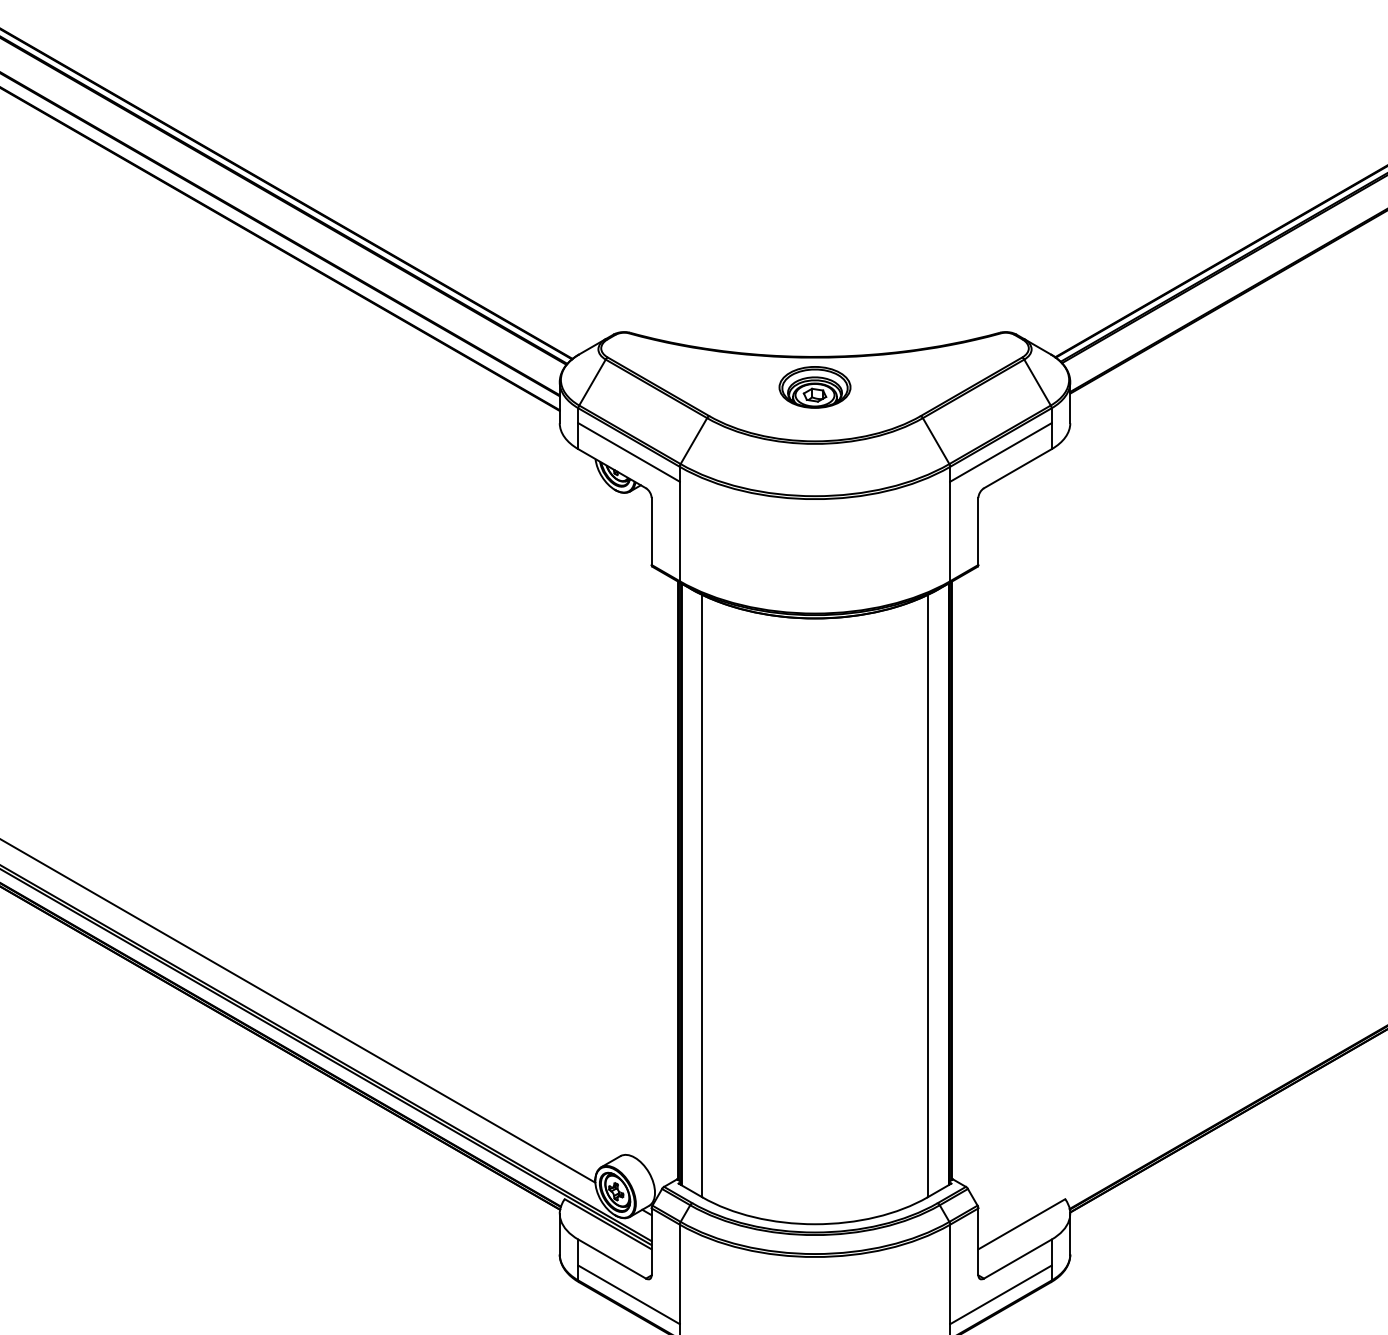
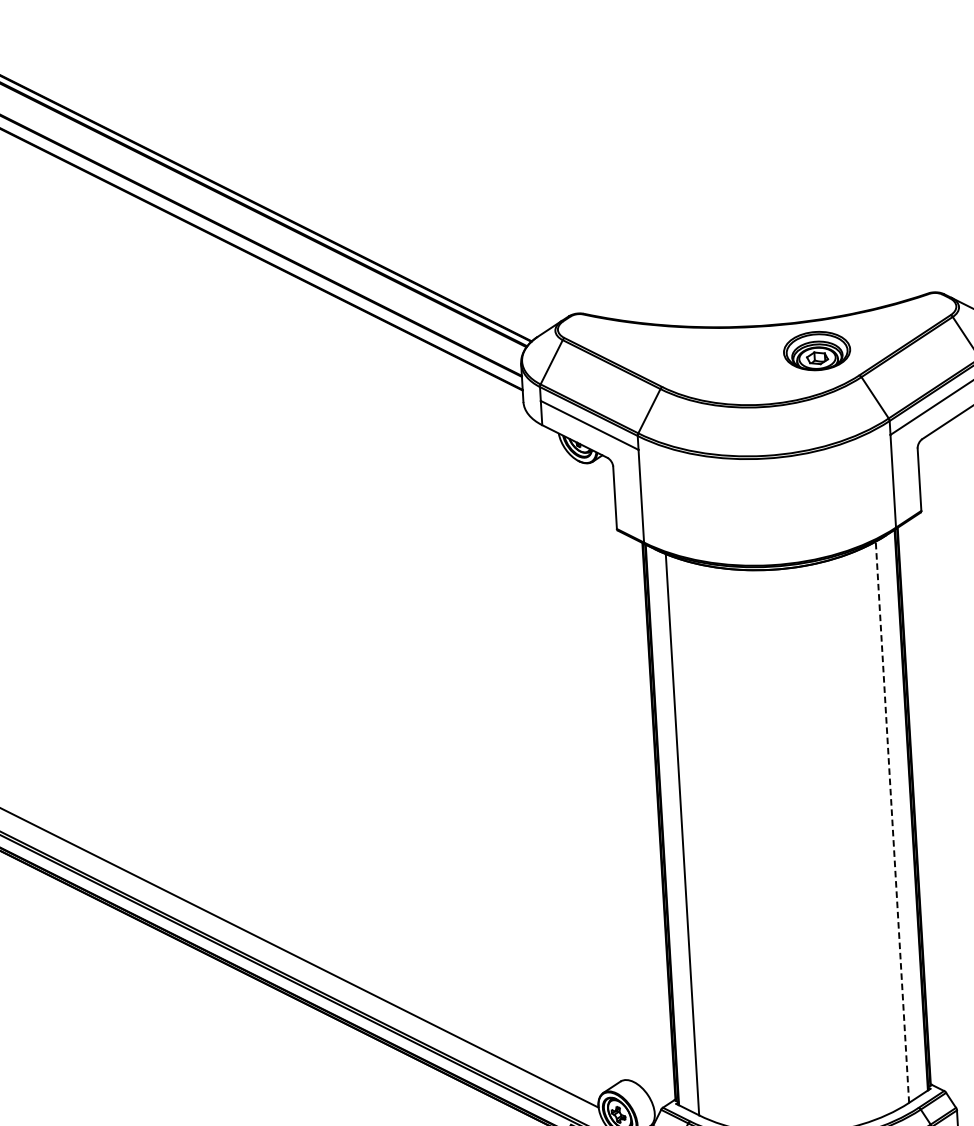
part: (814, 387) -> (816, 351), moved
line: (927, 895) -> (892, 821), solid -> dashed

